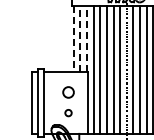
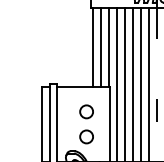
line: (73, 39) -> (92, 47), dashed -> solid
line: (80, 39) -> (101, 47), dashed -> solid
line: (86, 39) -> (108, 47), dashed -> solid
circle: (68, 112) -> (86, 136), size x1.67

